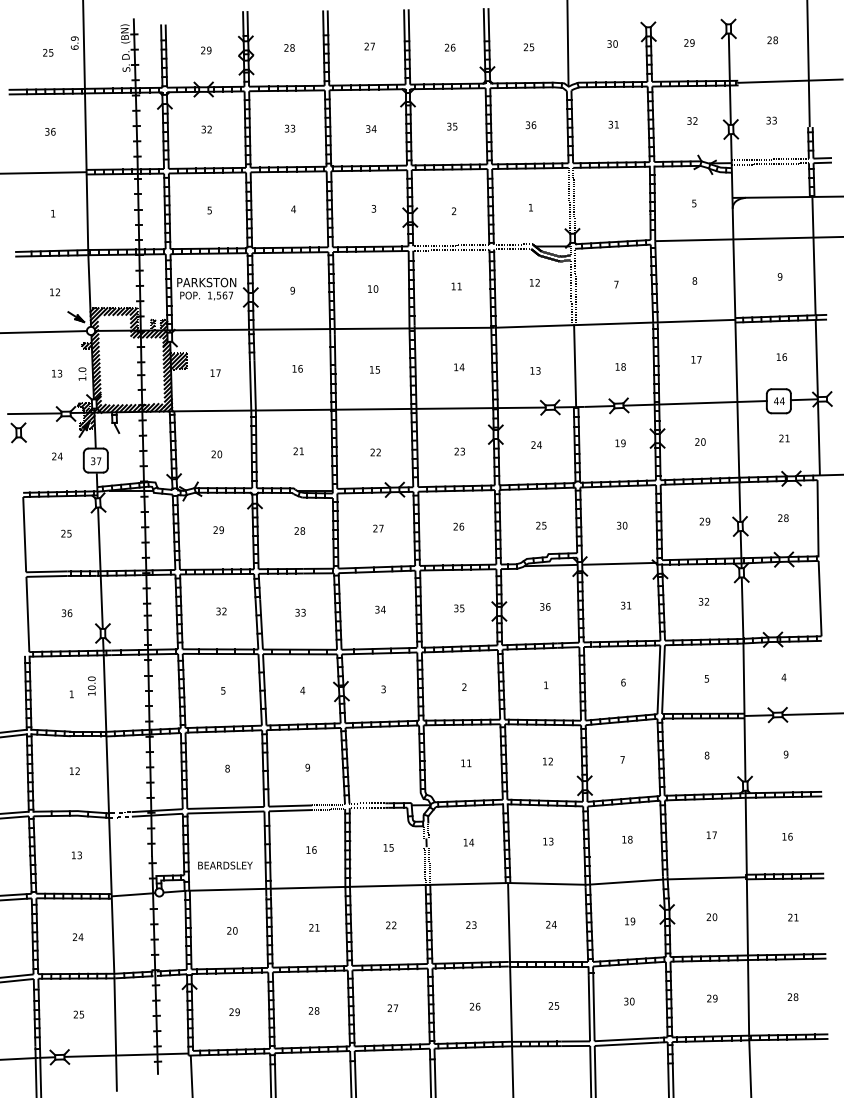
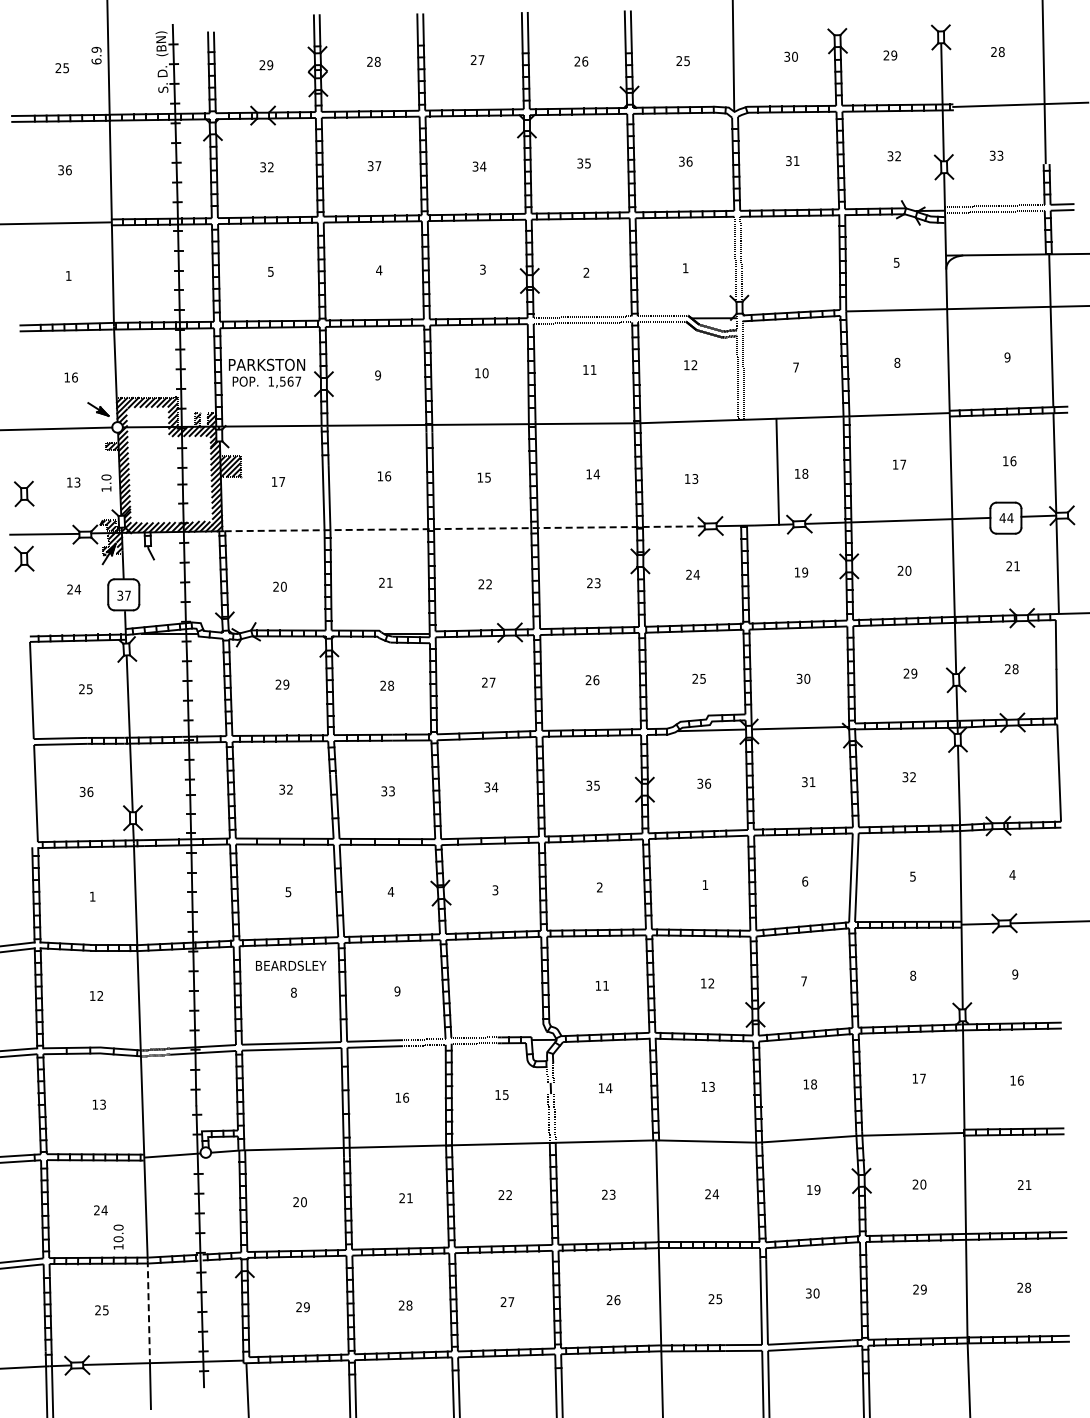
text: (293, 128) -> (378, 166), 33 -> 37
text: (57, 292) -> (74, 377), 12 -> 16
line: (574, 365) -> (777, 471), moved
part: (18, 382) -> (24, 493), added
line: (359, 409) -> (464, 528), solid -> dashed
text: (91, 685) -> (118, 1236), moved
text: (225, 865) -> (291, 965), moved
line: (114, 1015) -> (148, 1311), solid -> dashed

